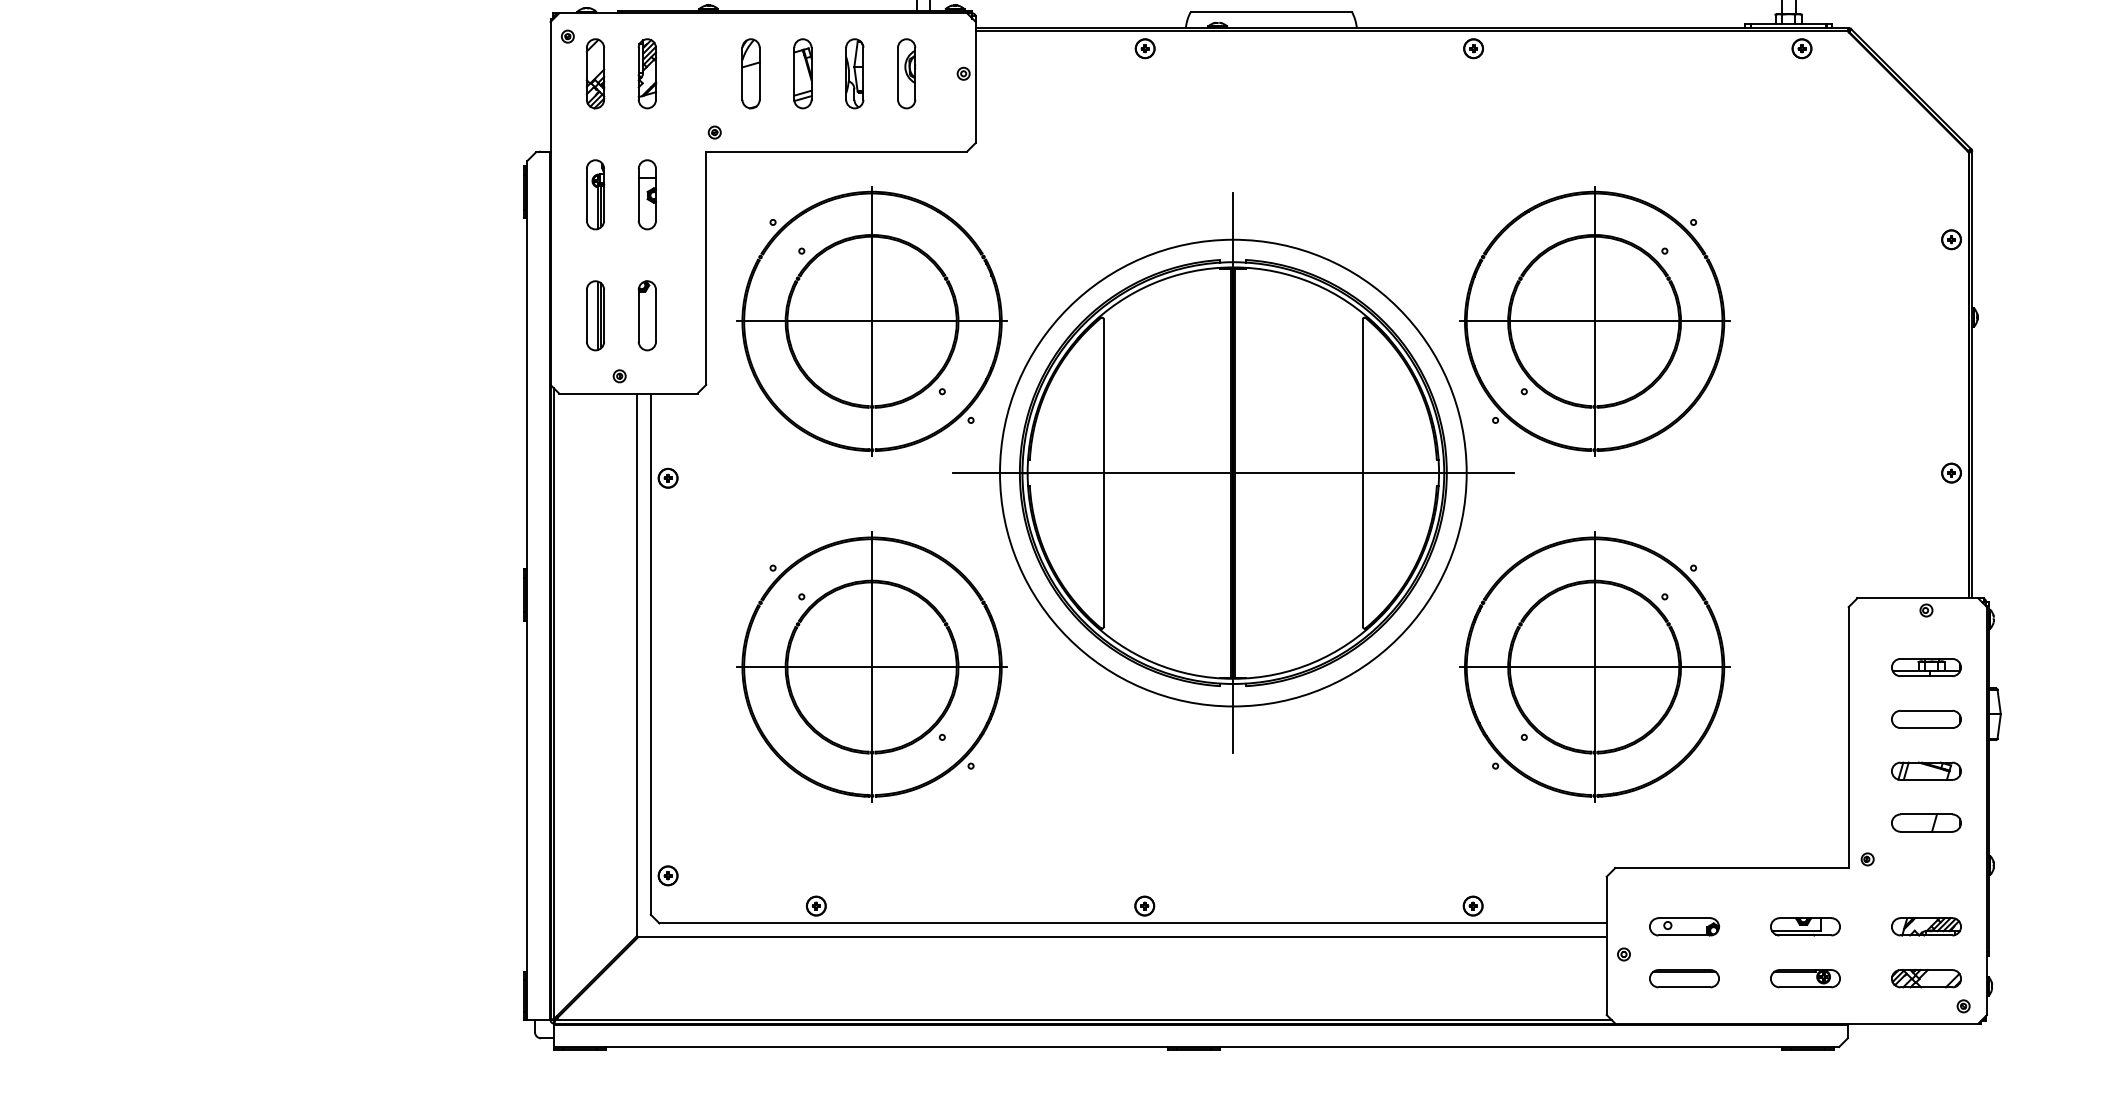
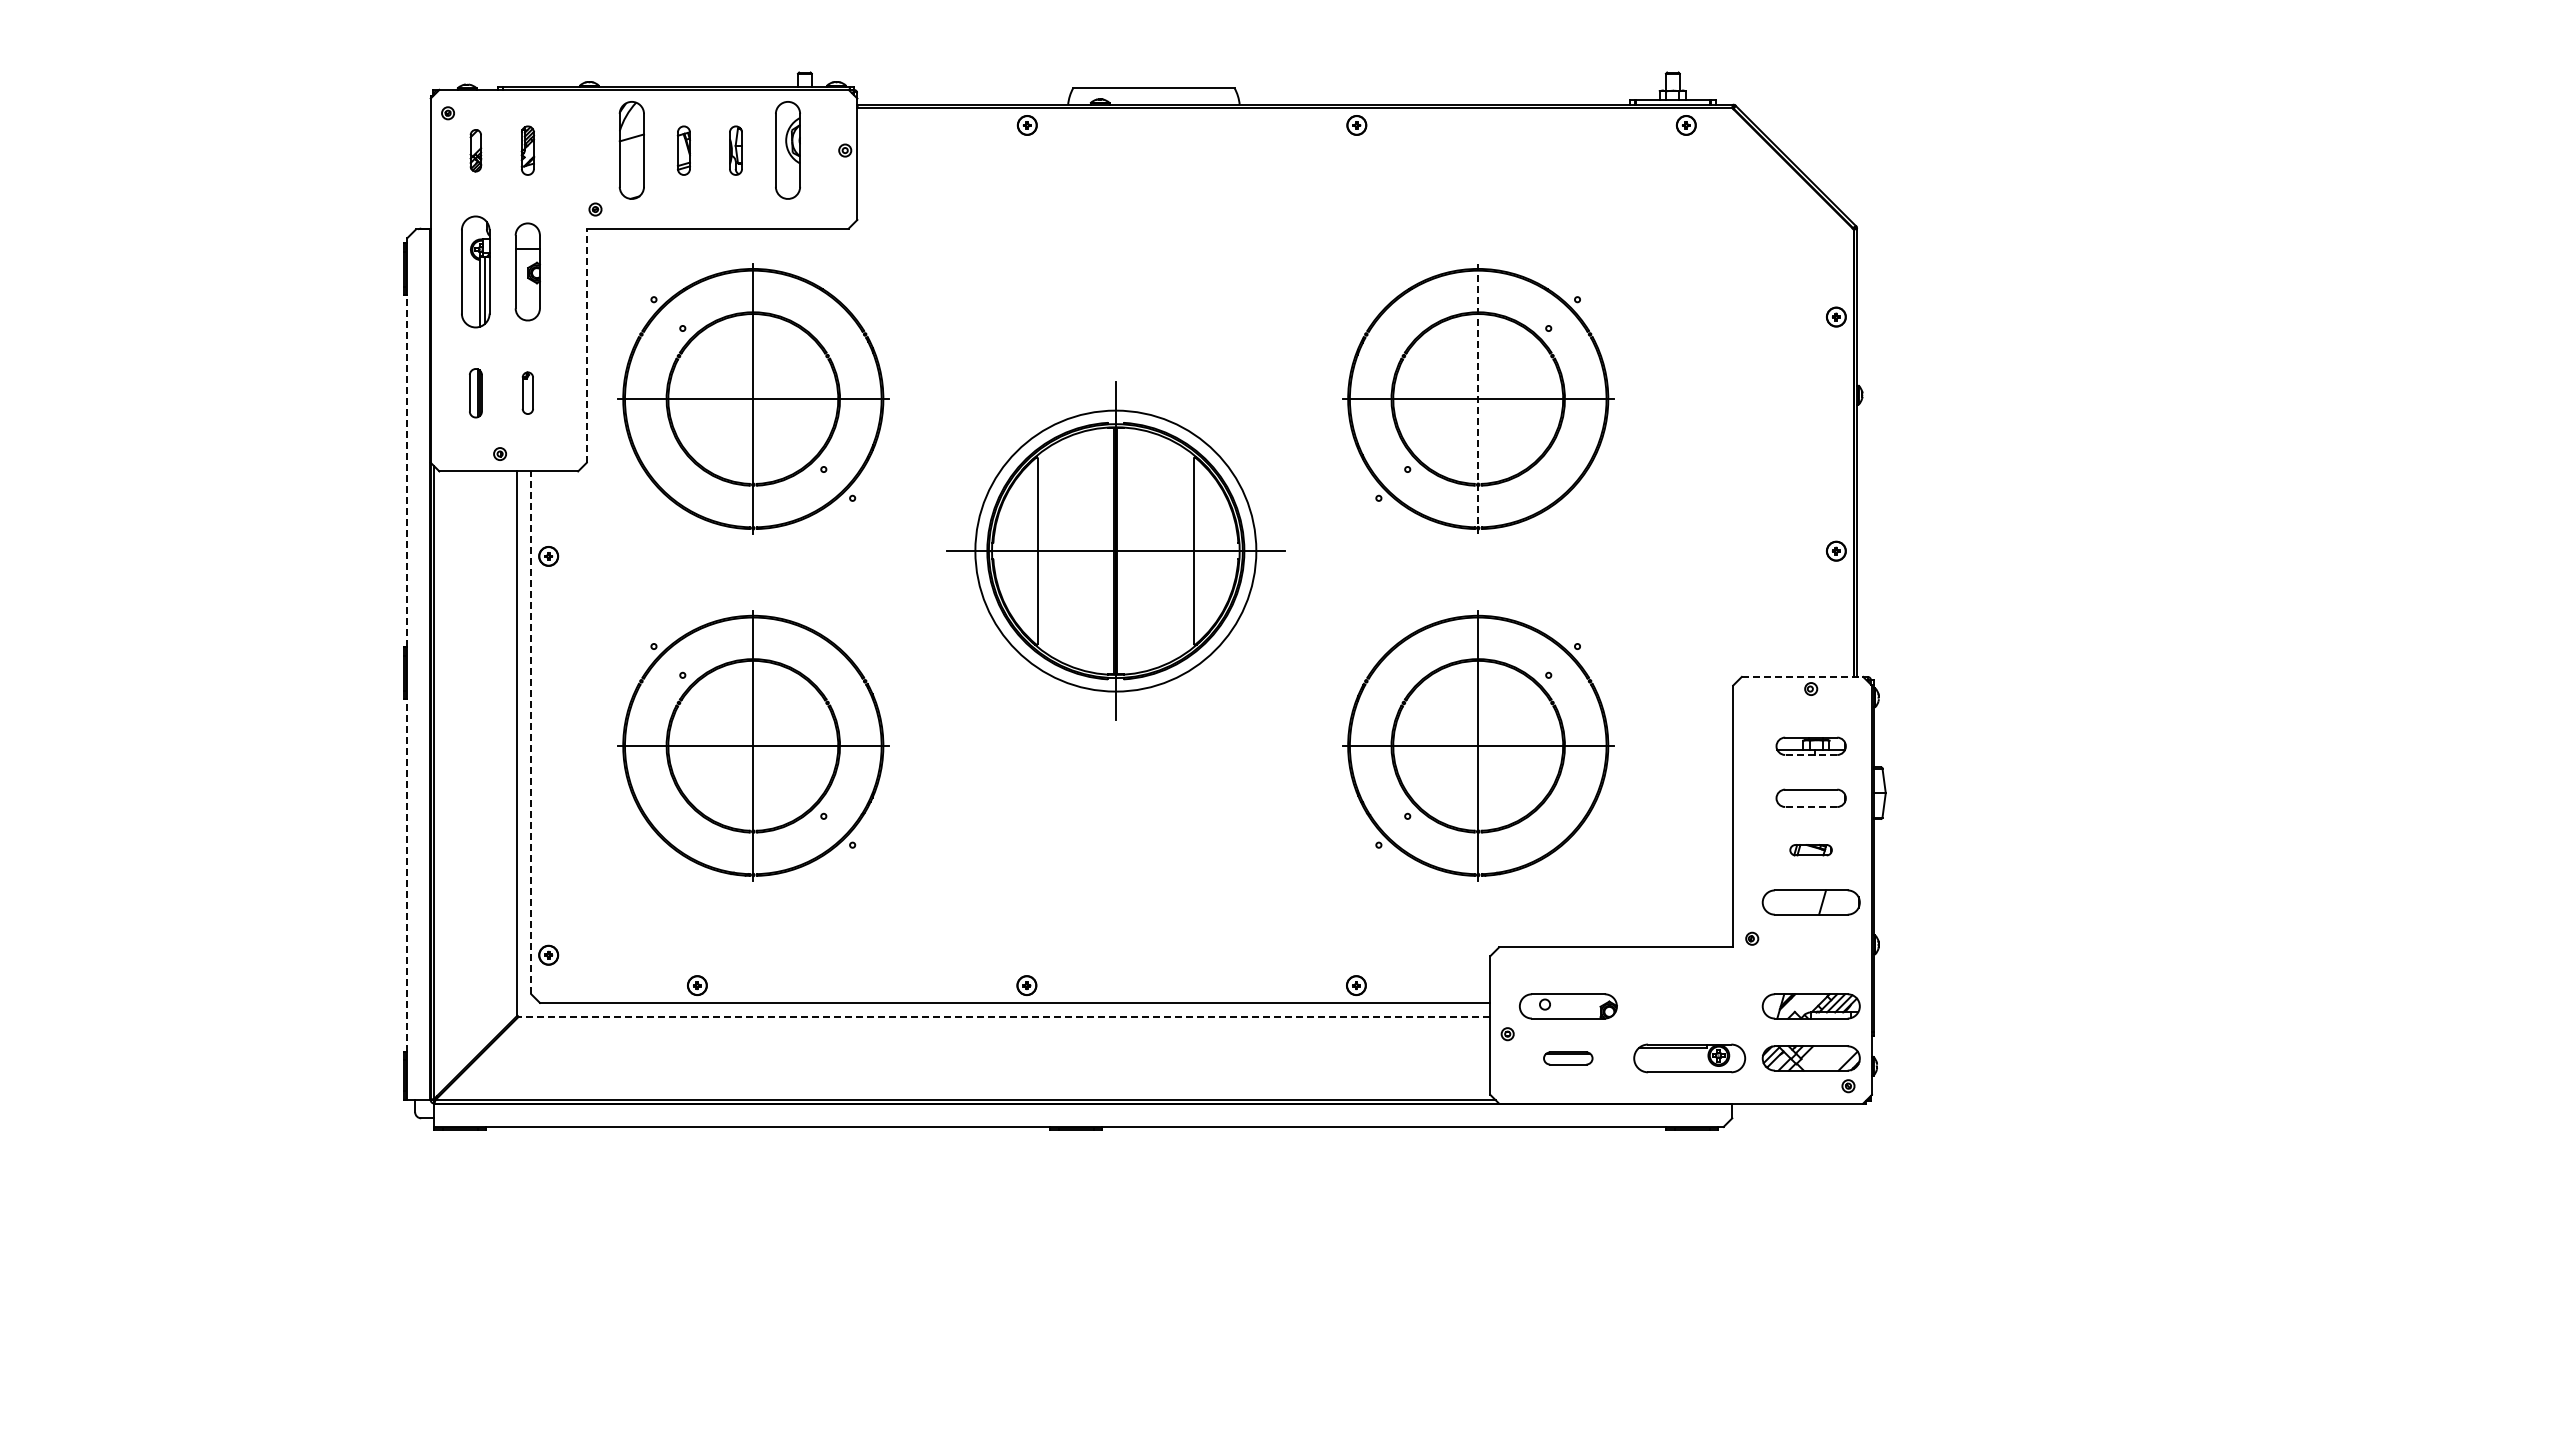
part: (595, 73) -> (475, 150), size x0.6
part: (647, 73) -> (527, 150), size x0.7
part: (750, 73) -> (631, 150), size x1.4
part: (802, 73) -> (683, 150), size x0.7
part: (854, 73) -> (735, 150), size x0.7
part: (906, 73) -> (787, 150), size x1.4
part: (595, 194) -> (475, 271), size x1.6
part: (647, 194) -> (527, 271), size x1.4
line: (705, 268) -> (586, 345), solid -> dashed
part: (595, 314) -> (475, 392), size x0.7
part: (647, 314) -> (527, 392), size x0.6
line: (1594, 321) -> (1478, 399), solid -> dashed
line: (527, 392) -> (407, 470), solid -> dashed
part: (1233, 472) -> (1115, 550), size x0.6
line: (1917, 597) -> (1802, 676), solid -> dashed
line: (650, 653) -> (531, 732), solid -> dashed
line: (1925, 675) -> (1810, 754), solid -> dashed
line: (1925, 728) -> (1810, 807), solid -> dashed
part: (1925, 770) -> (1810, 849), size x0.6
line: (527, 796) -> (407, 875), solid -> dashed
part: (1925, 822) -> (1810, 901), size x1.4
part: (1684, 926) -> (1568, 1006), size x1.4
part: (1805, 926) -> (1689, 1006), removed
part: (1925, 926) -> (1810, 1006), size x1.4
line: (1122, 936) -> (1004, 1016), solid -> dashed
part: (1683, 978) -> (1567, 1058), size x0.7
part: (1805, 978) -> (1689, 1058), size x1.6
part: (1925, 978) -> (1810, 1058), size x1.4

